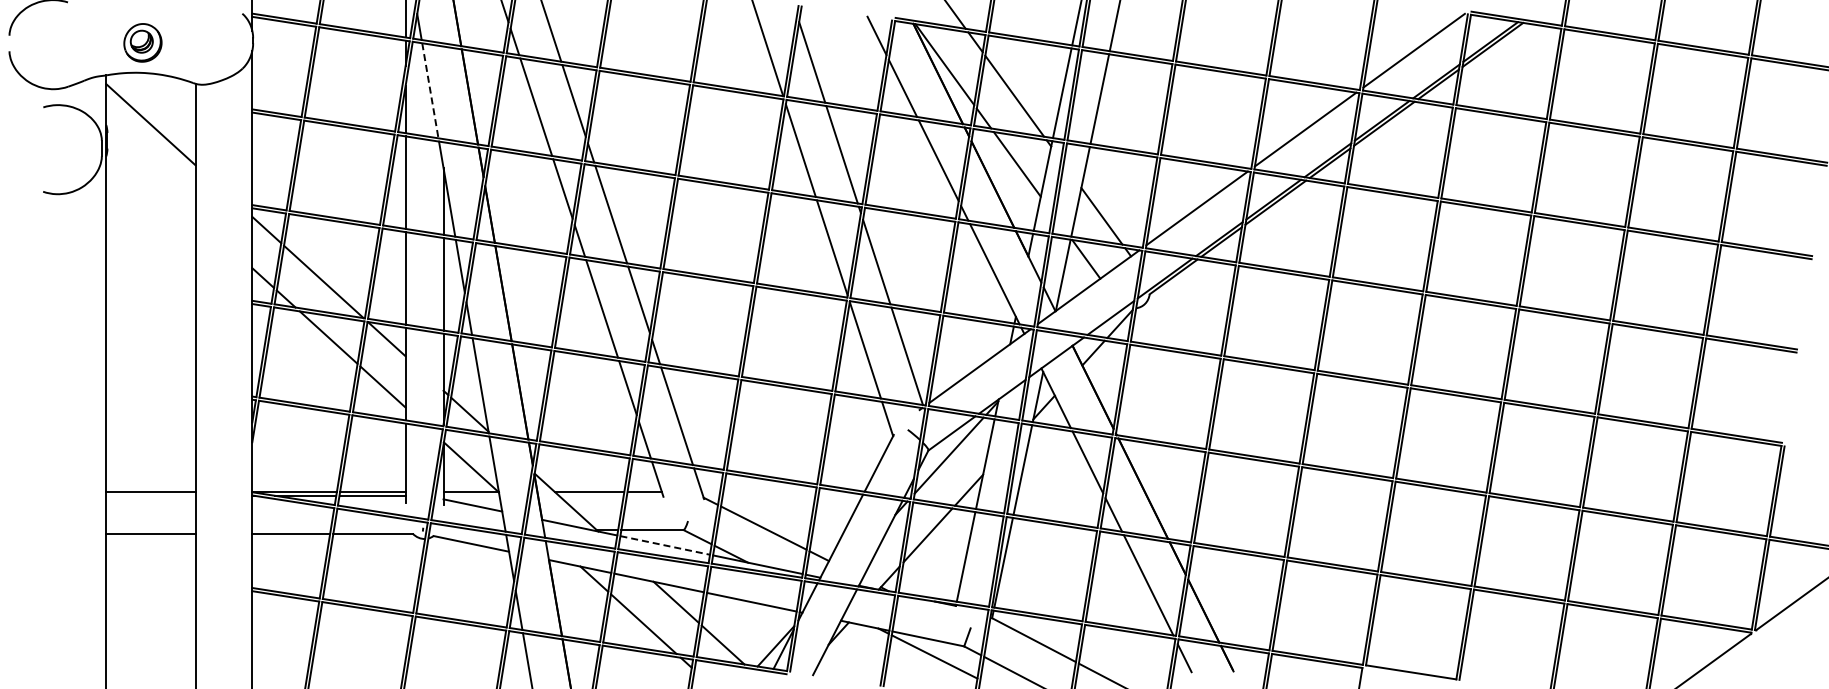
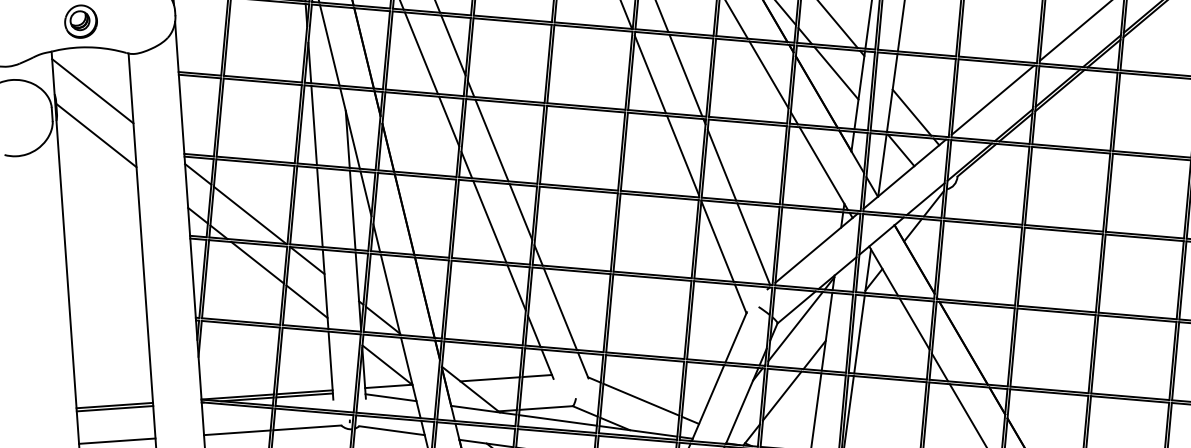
line: (430, 91) -> (330, 46), dashed -> solid
line: (151, 176) -> (96, 135), added
line: (150, 495) -> (114, 408), added
line: (665, 545) -> (558, 420), dashed -> solid

